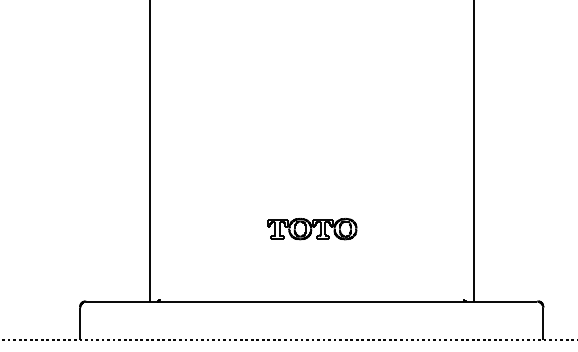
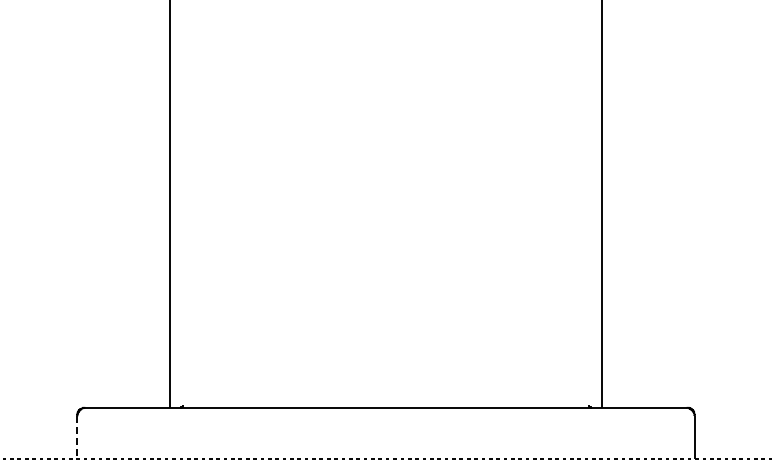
part: (312, 228) -> (386, 310), removed
line: (80, 323) -> (77, 437), solid -> dashed

